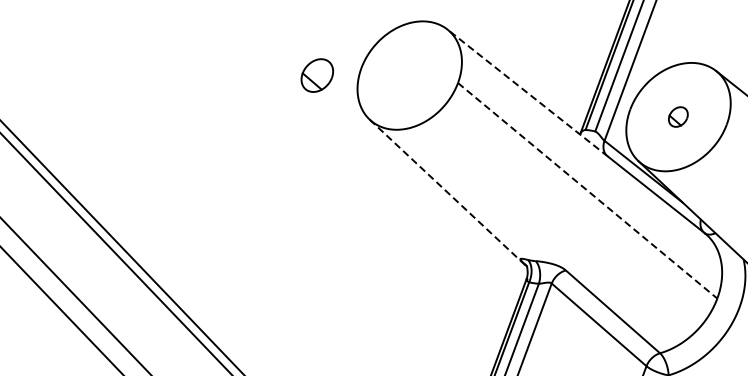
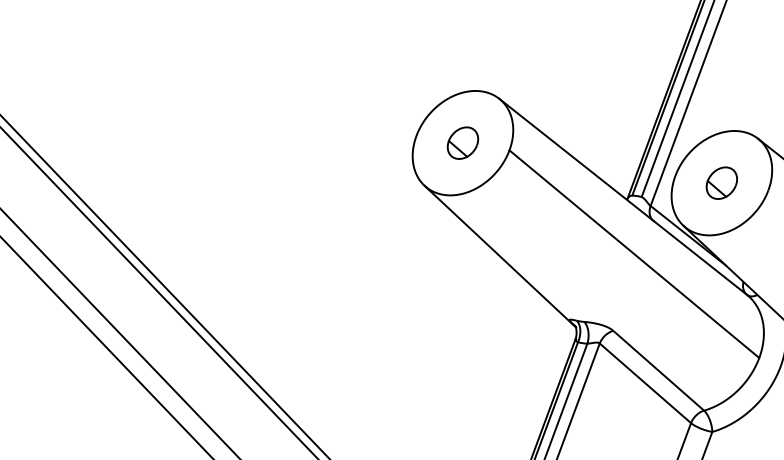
part: (316, 74) -> (462, 142), moved
line: (527, 93) -> (576, 160), dashed -> solid
part: (678, 116) -> (721, 182), size x1.67
line: (587, 191) -> (634, 254), dashed -> solid
line: (448, 193) -> (500, 256), dashed -> solid

